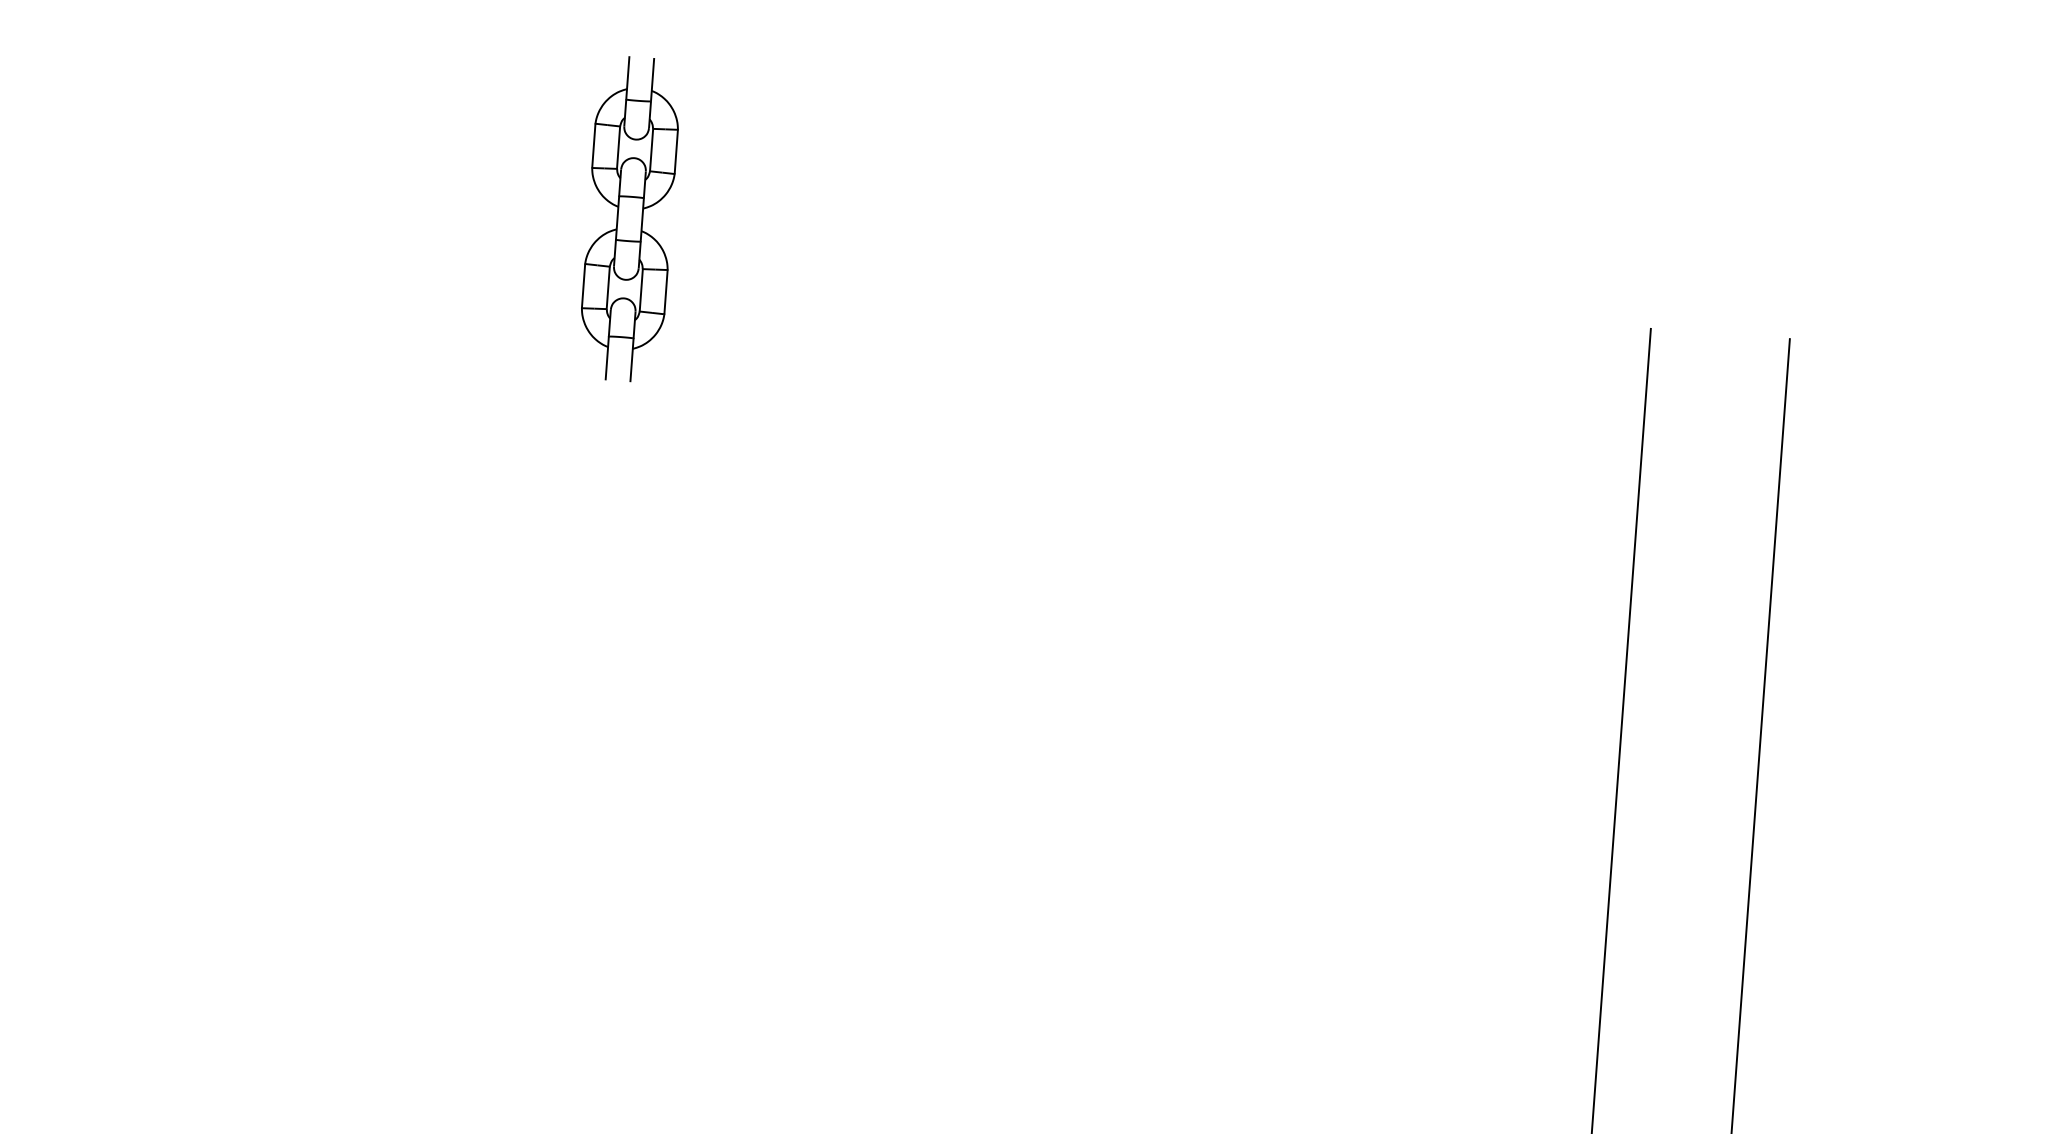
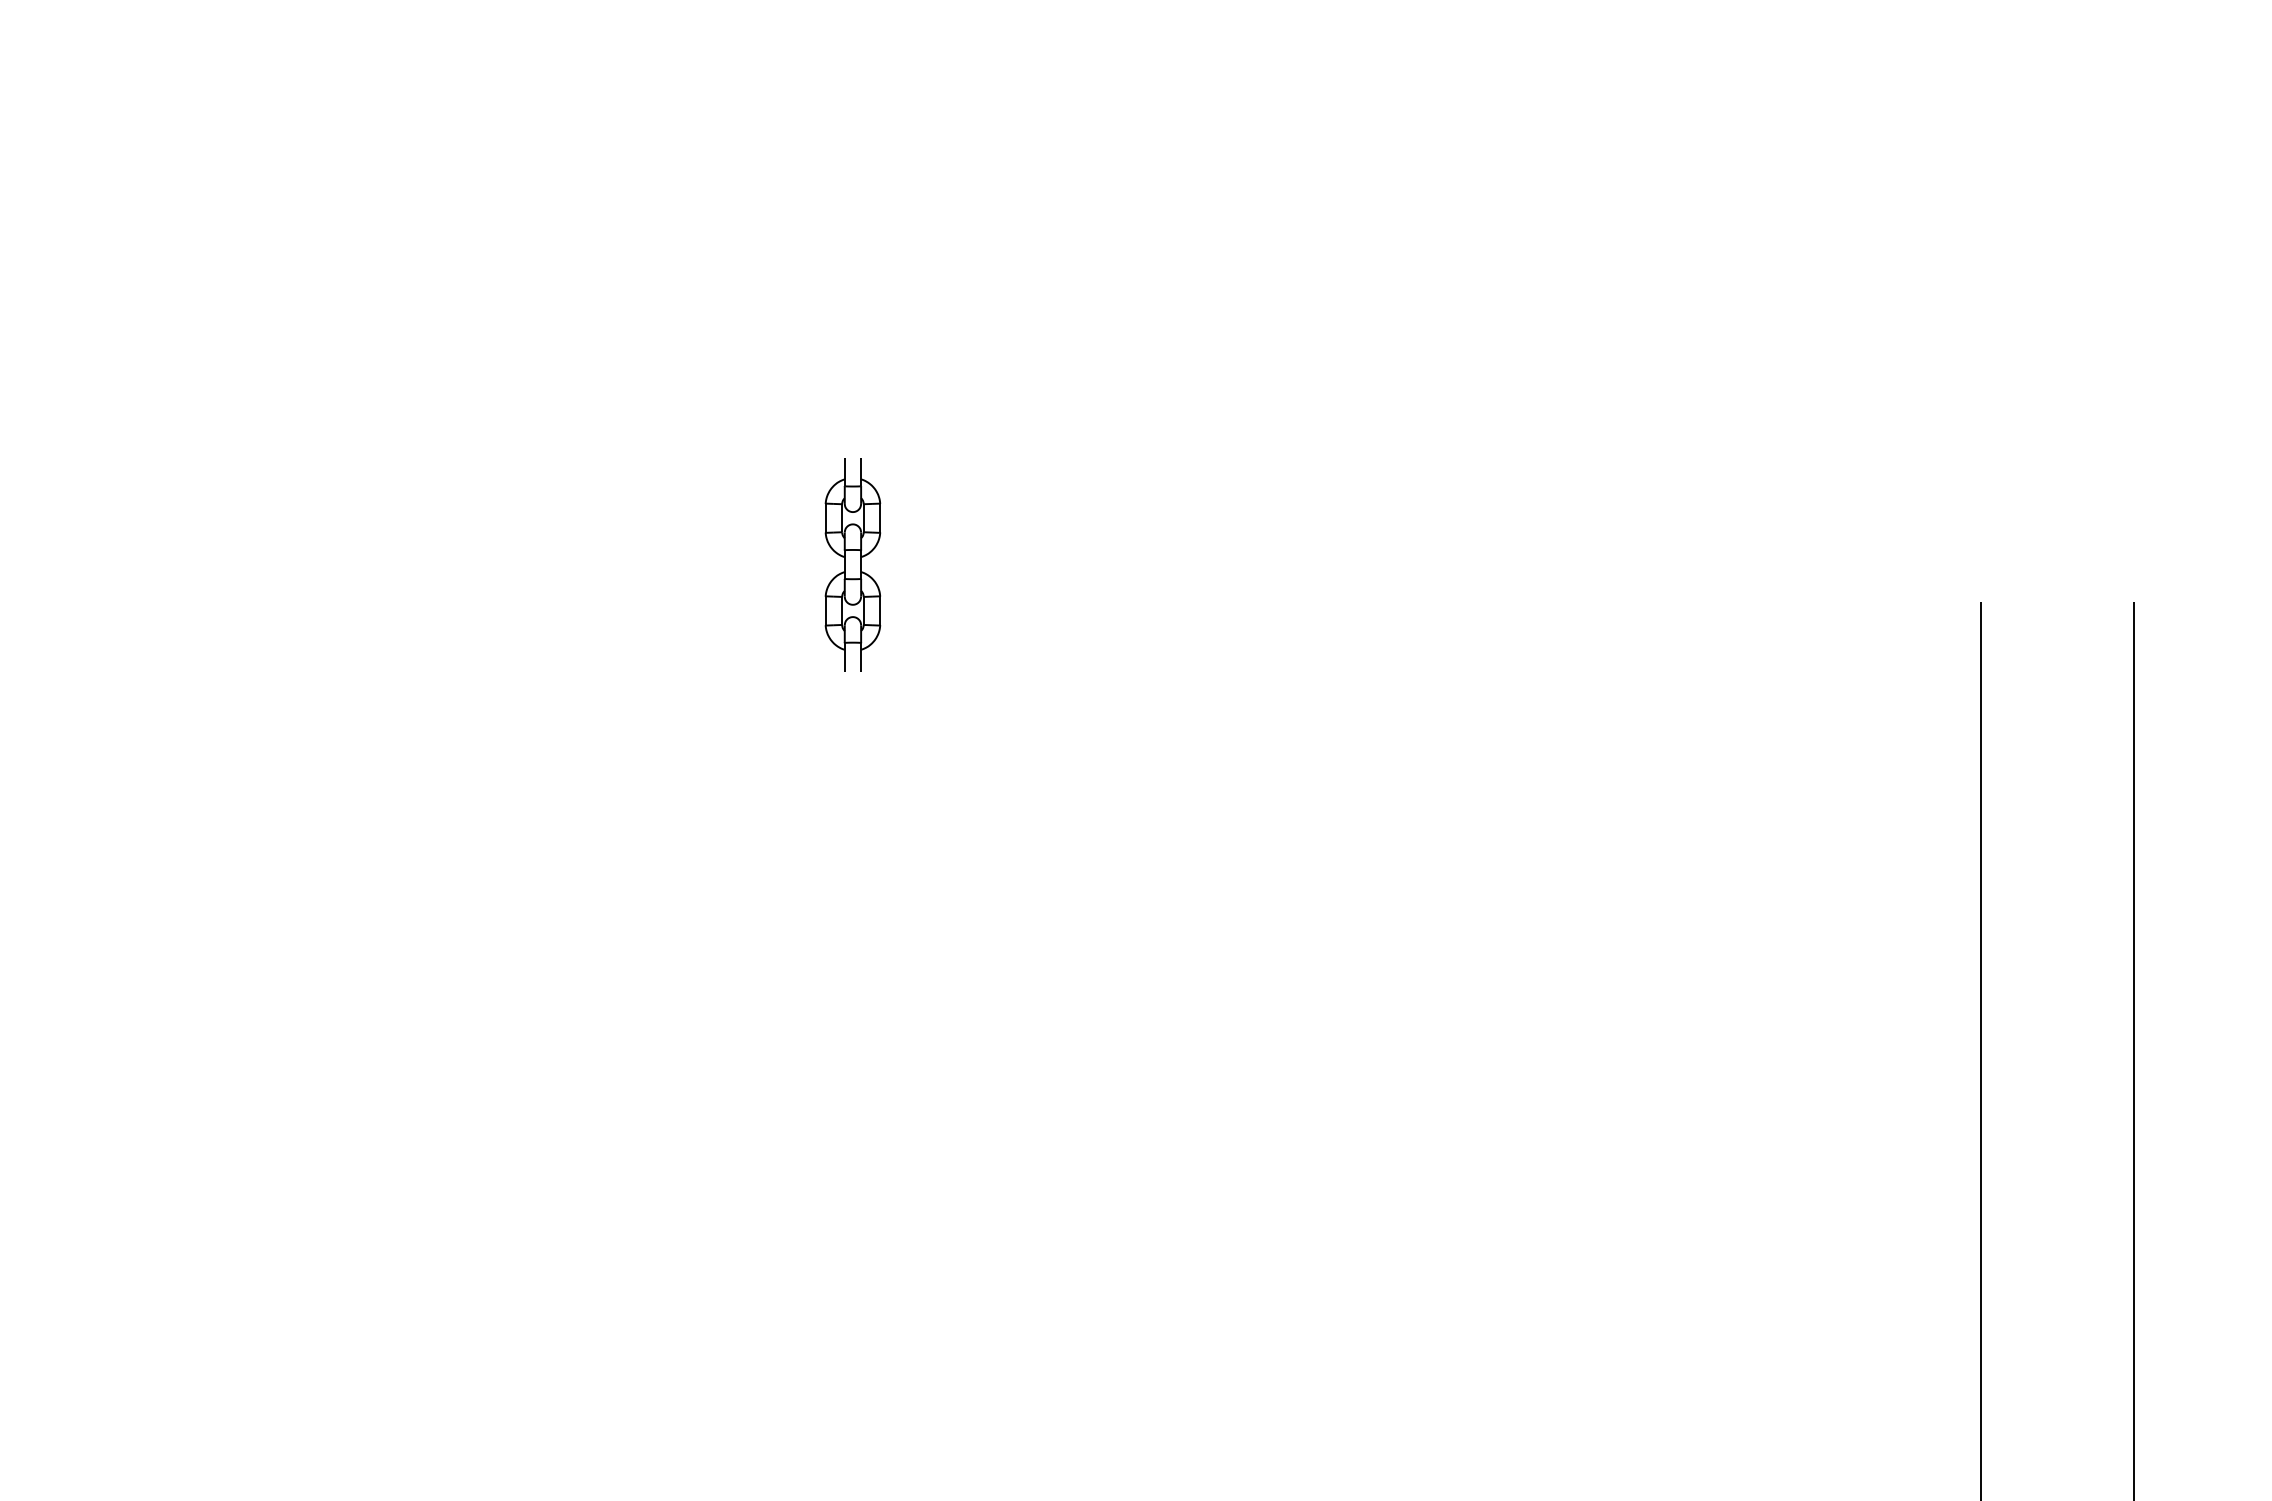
part: (629, 218) -> (852, 564), size x0.6

